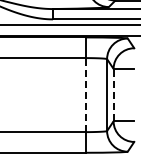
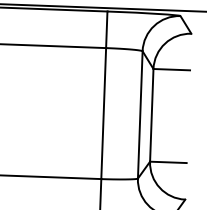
line: (86, 94) -> (103, 112), dashed -> solid
line: (113, 94) -> (151, 114), dashed -> solid

